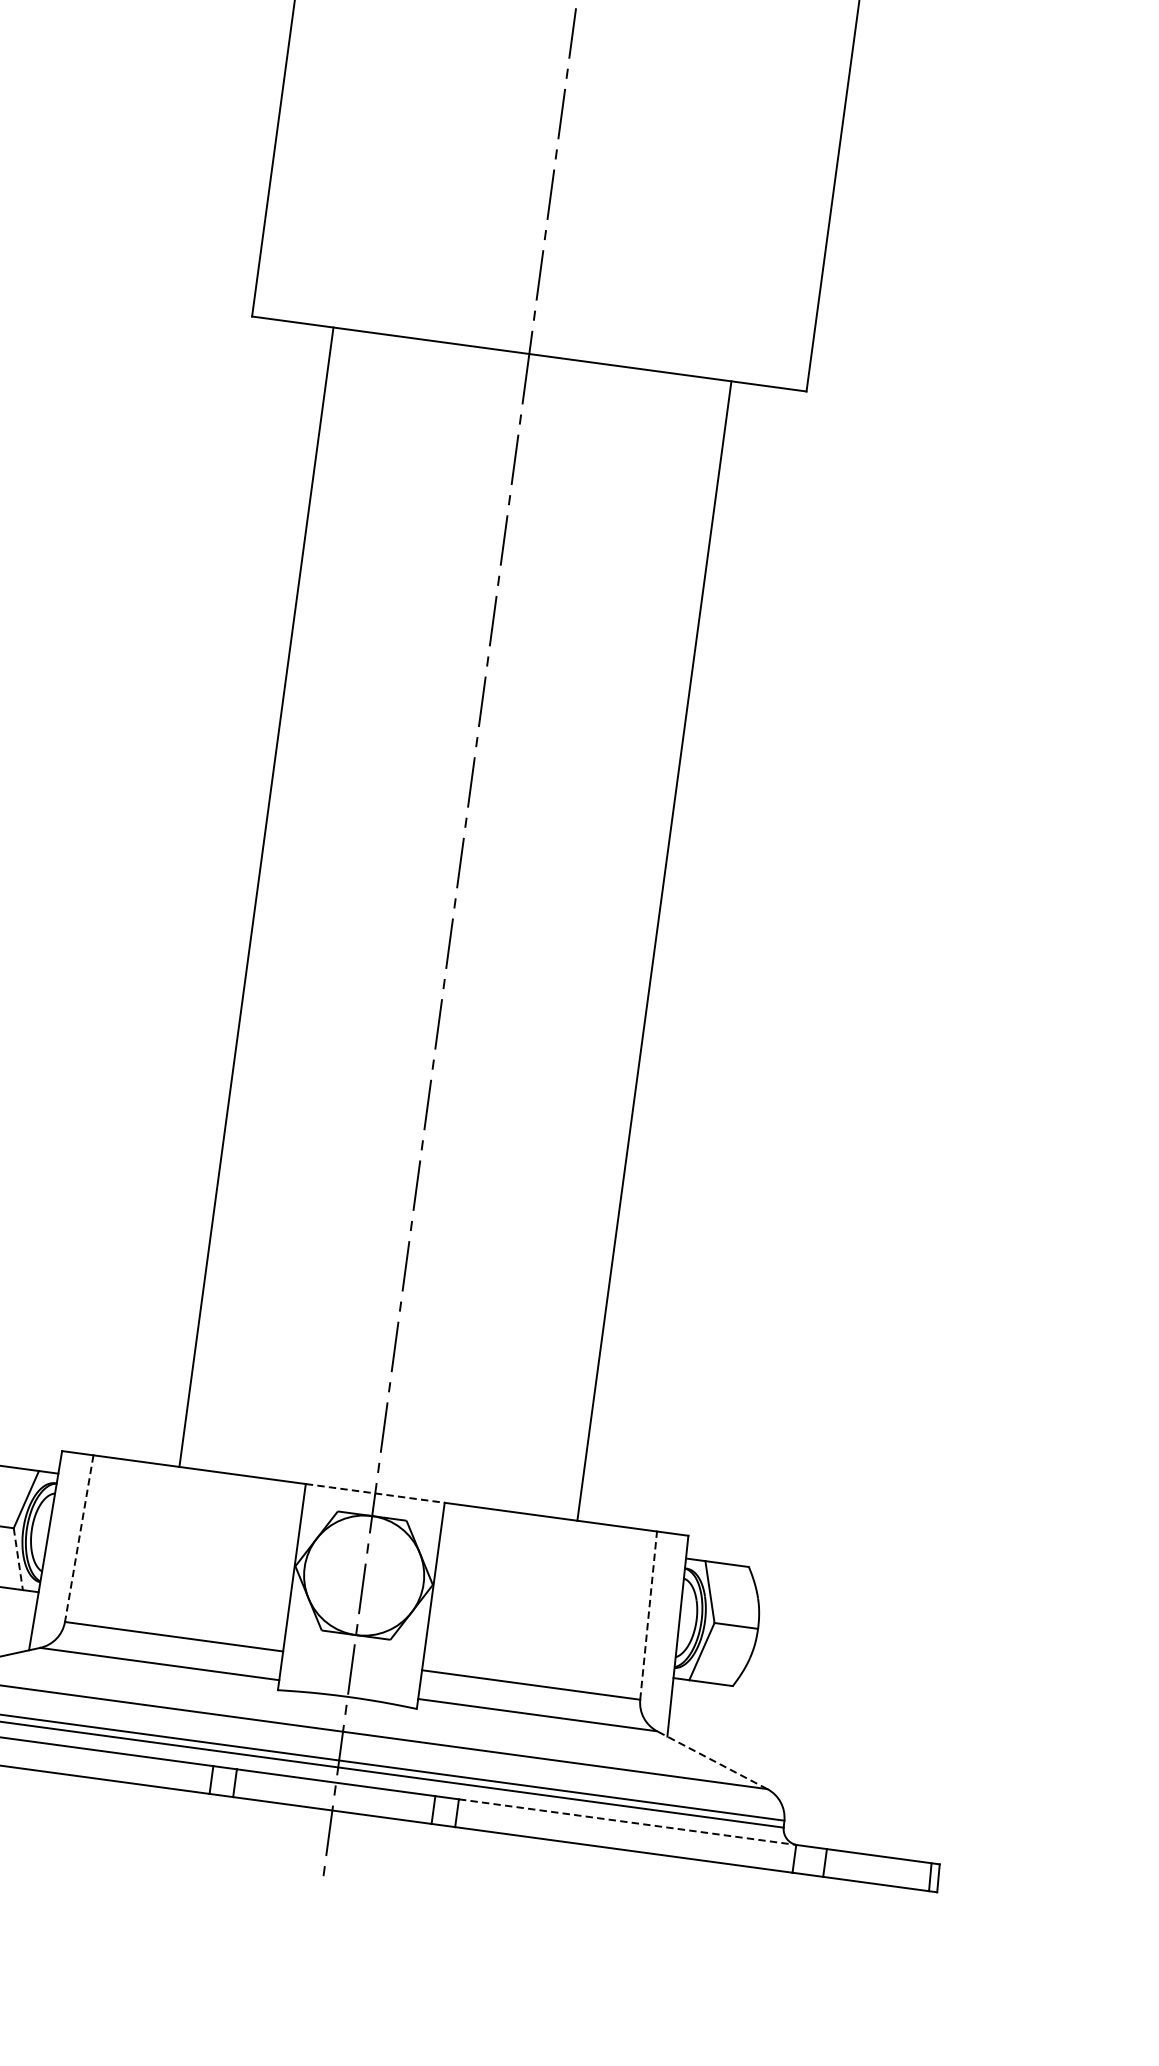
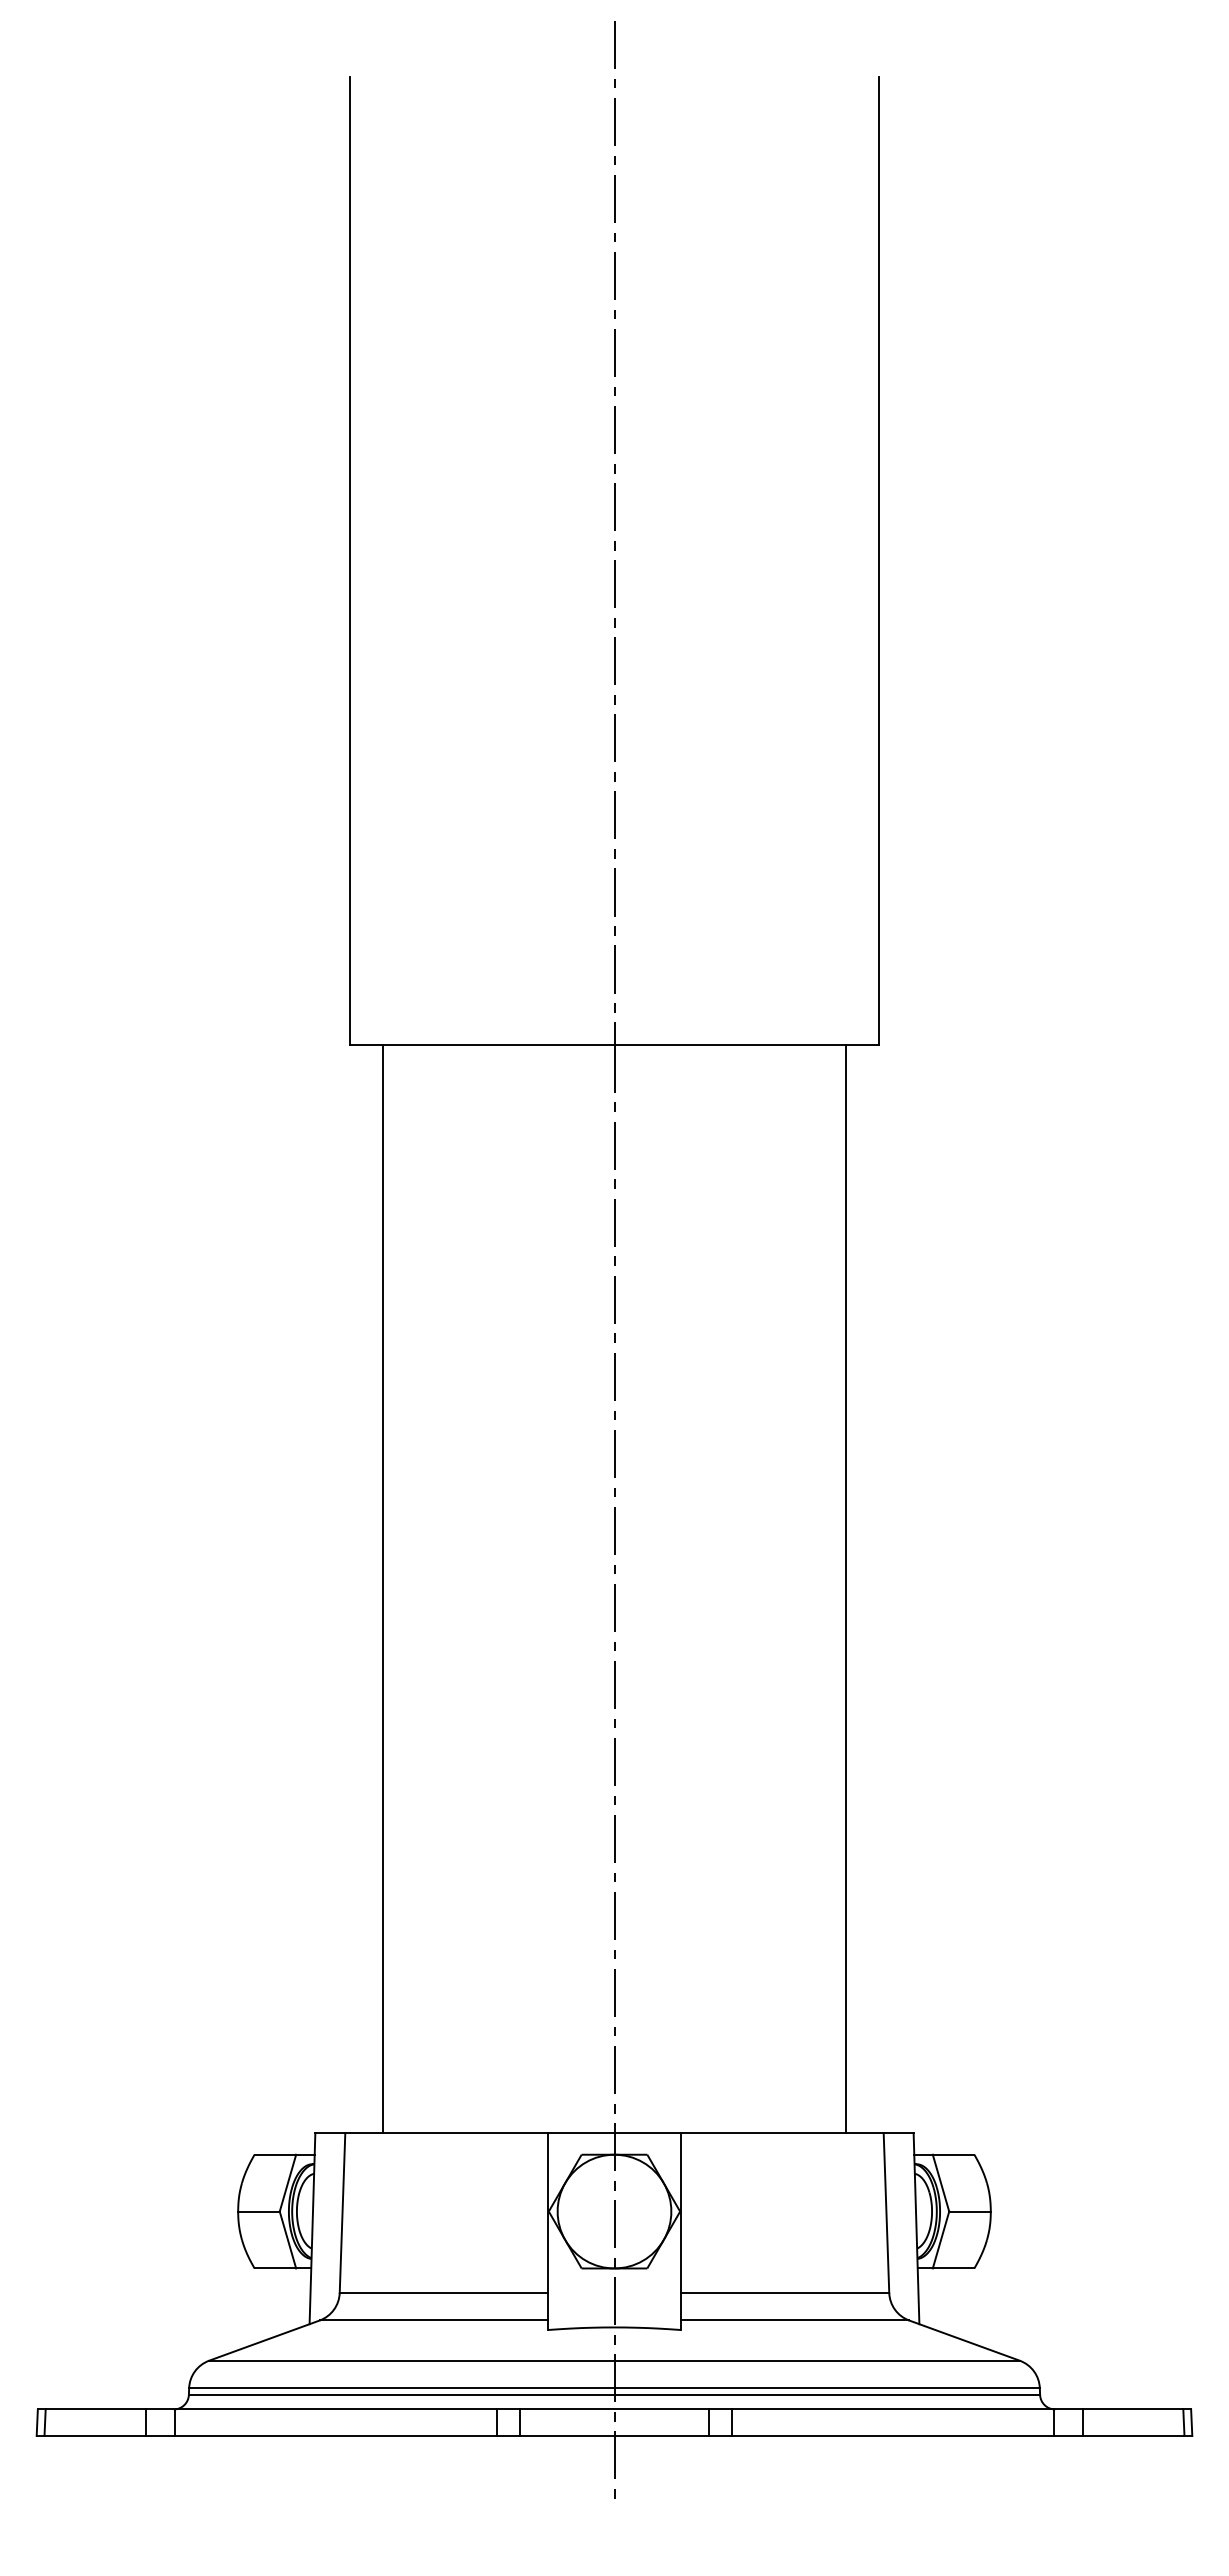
line: (256, 896) -> (383, 1588), moved
line: (654, 950) -> (845, 1588), moved
line: (375, 1493) -> (614, 2133), dashed -> solid
line: (79, 1539) -> (342, 2213), dashed -> solid
line: (17, 1559) -> (287, 2240), dashed -> solid
line: (648, 1615) -> (886, 2212), dashed -> solid
line: (712, 1760) -> (964, 2340), dashed -> solid
line: (628, 1822) -> (893, 2409), dashed -> solid

